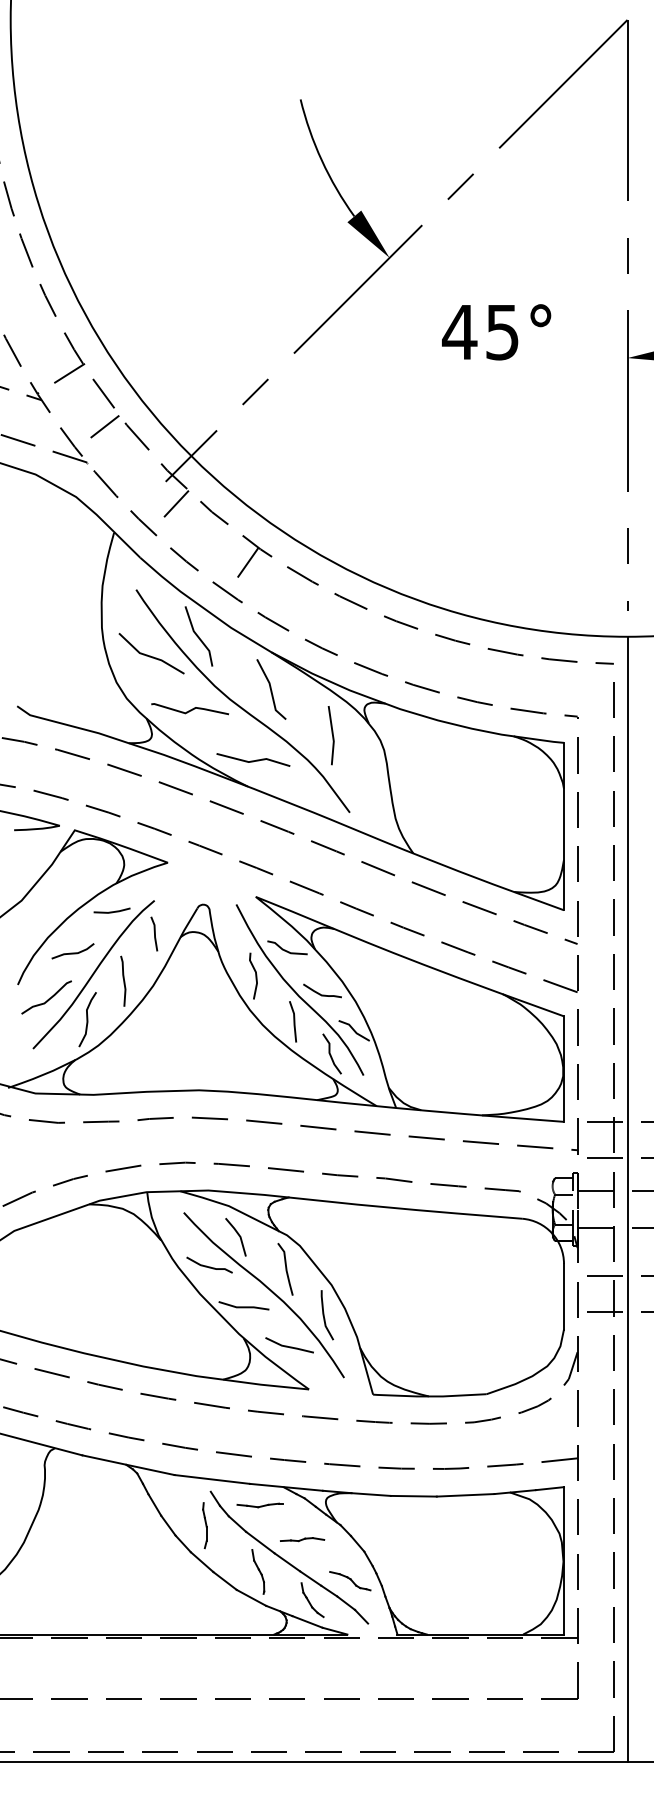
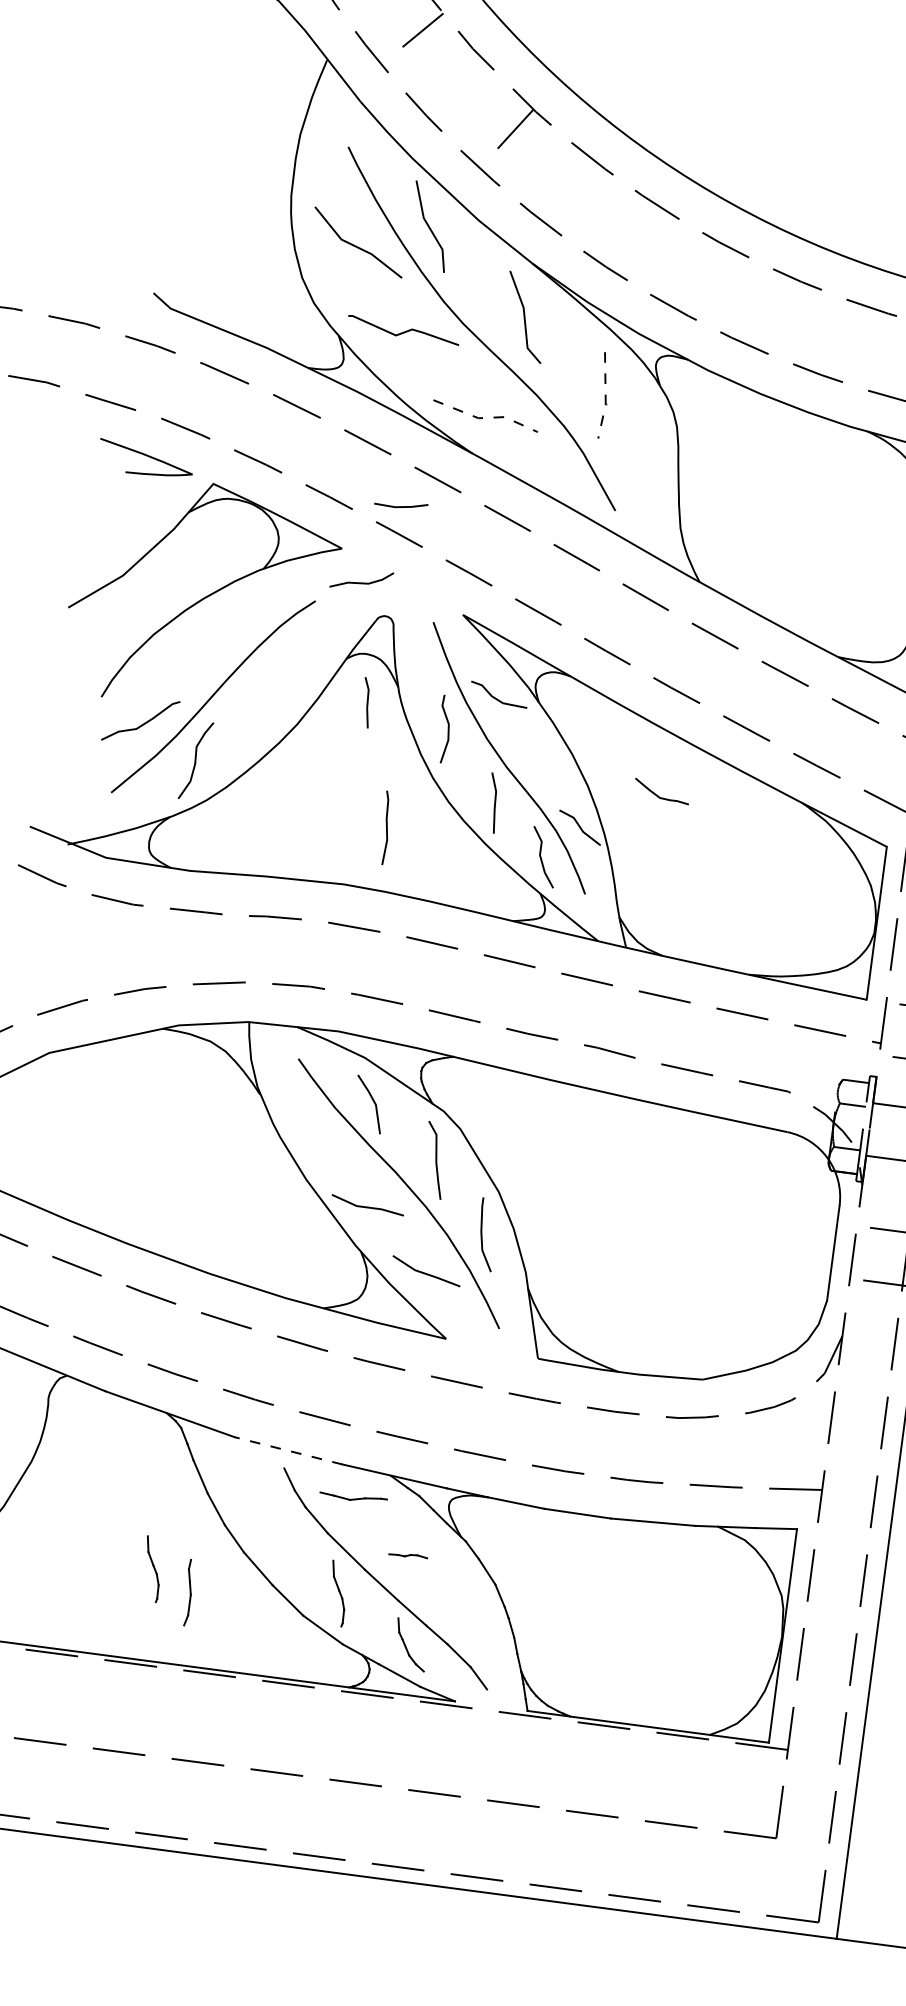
line: (333, 736) -> (606, 397), solid -> dashed
line: (253, 761) -> (485, 418), solid -> dashed
line: (111, 911) -> (400, 505), moved
line: (154, 933) -> (367, 701), moved
line: (72, 952) -> (360, 581), moved
curve: (123, 980) -> (385, 826), moved
curve: (320, 993) -> (658, 794), moved
curve: (209, 1266) -> (325, 1141), removed
line: (212, 1479) -> (289, 1450), solid -> dashed
part: (204, 1525) -> (187, 1592), moved
part: (302, 1539) -> (408, 1555), size x0.6
part: (130, 1571) -> (152, 1568), added
part: (350, 1581) -> (469, 1625), removed

